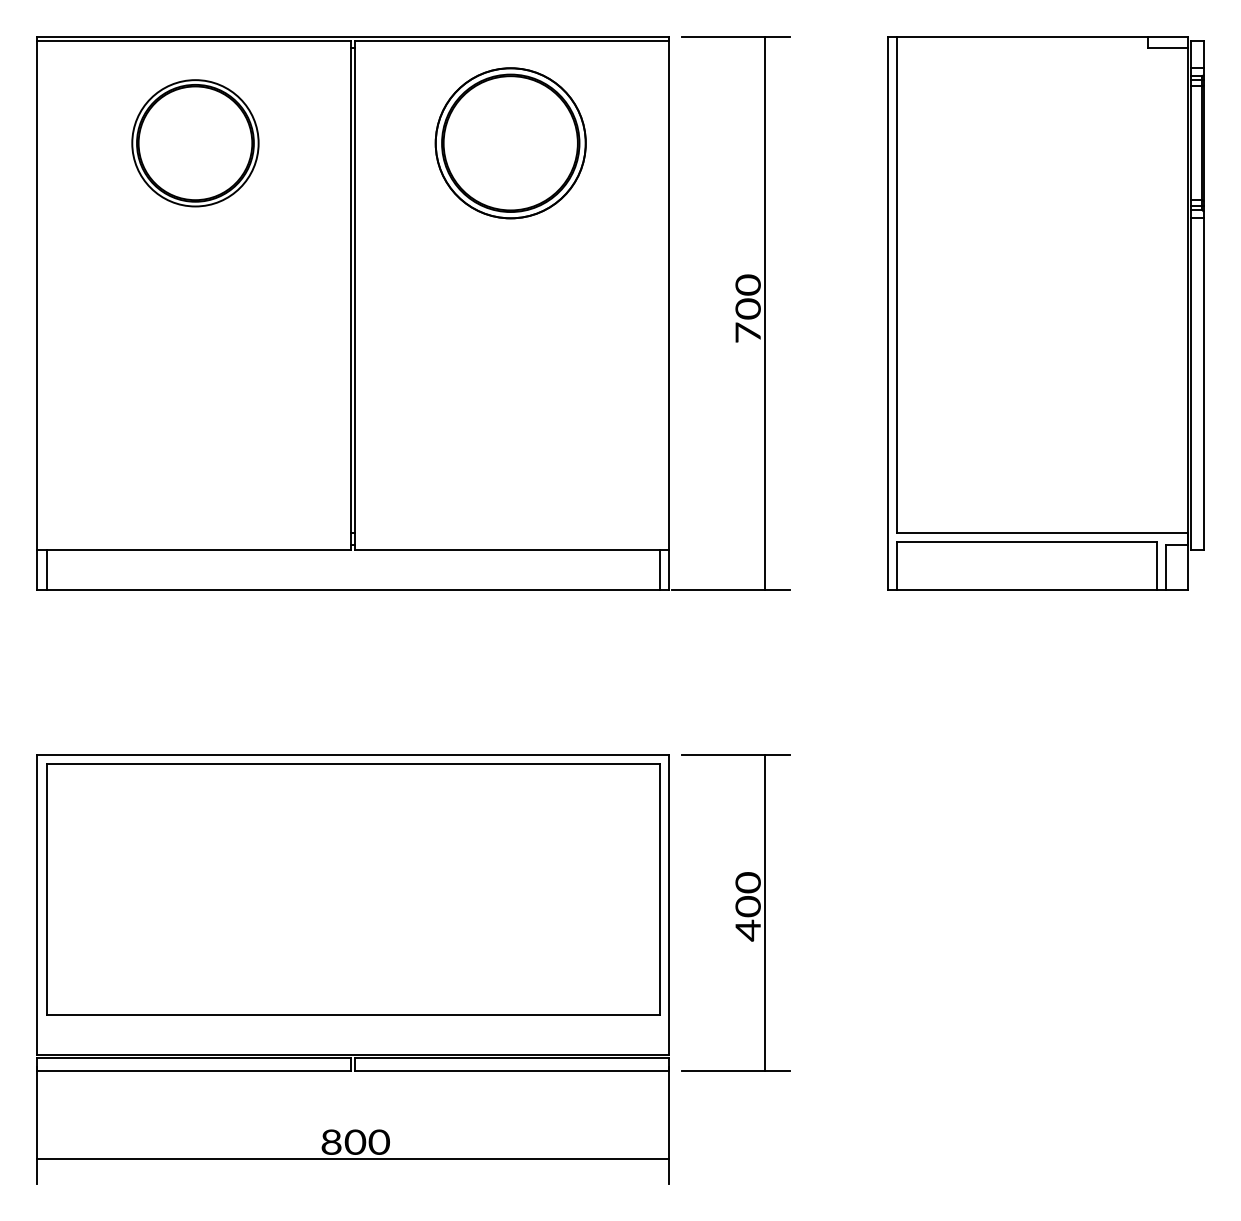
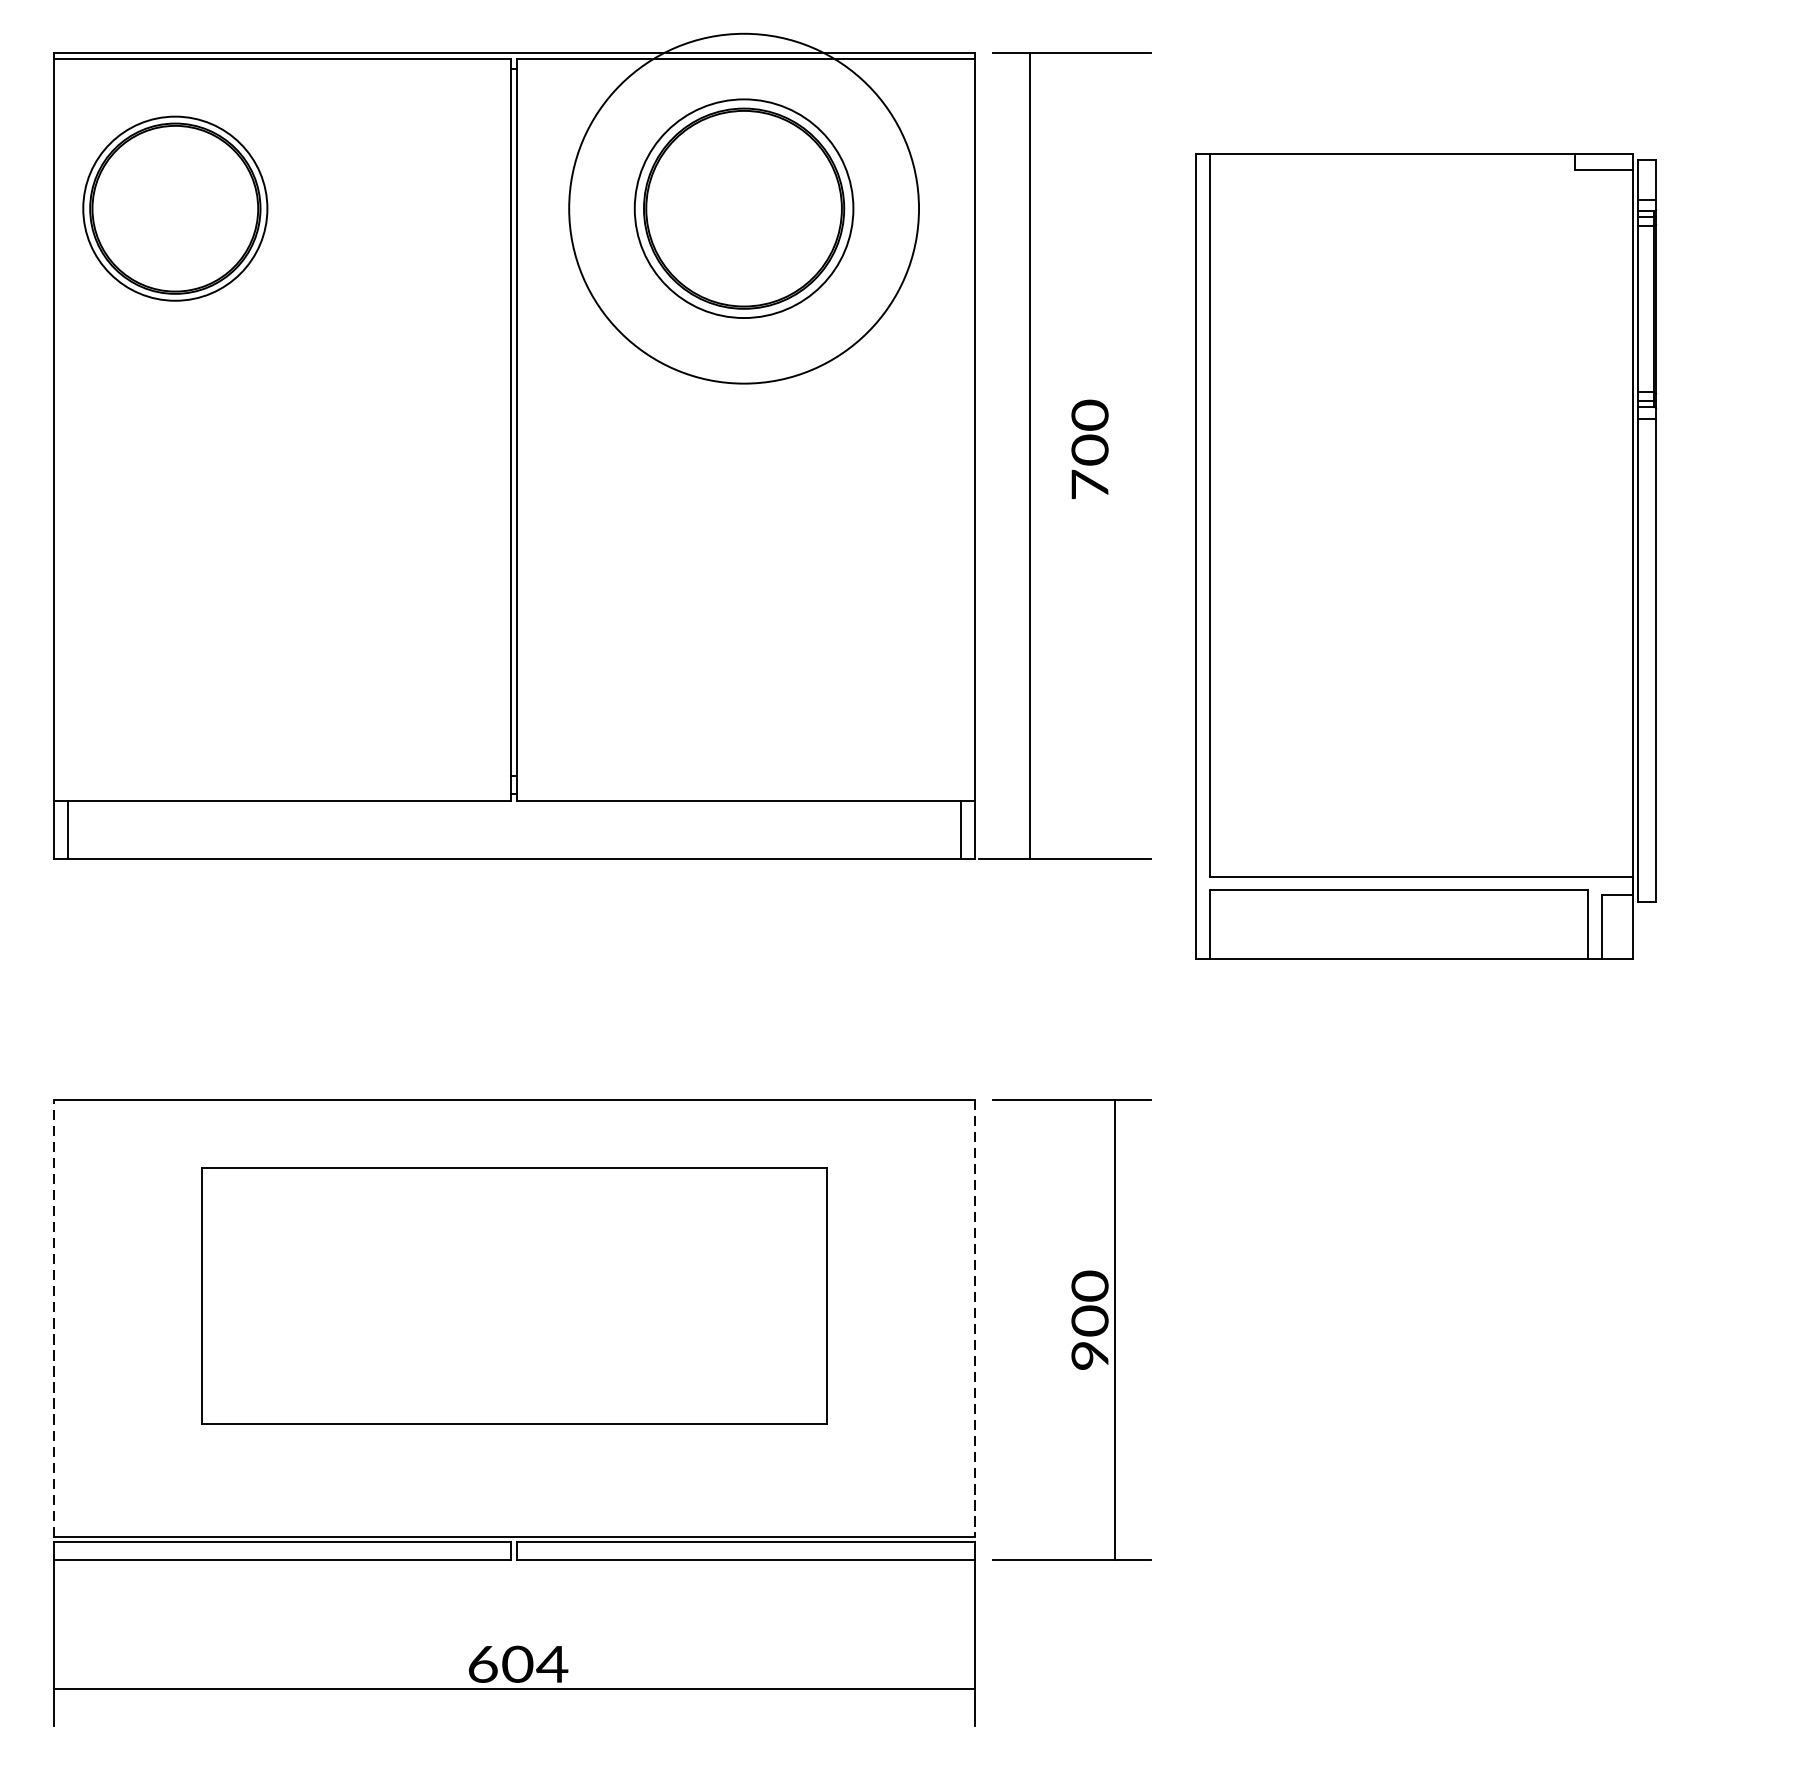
part: (195, 143) -> (175, 208), moved
circle: (510, 143) -> (743, 208), size x1.6
line: (765, 312) -> (1030, 455), moved
part: (1045, 313) -> (1425, 557), moved
part: (353, 889) -> (514, 1296), size x0.7
line: (37, 904) -> (54, 1317), solid -> dashed
line: (668, 905) -> (973, 1319), solid -> dashed
text: (747, 930) -> (1089, 1355), 400 -> 900
text: (355, 1141) -> (517, 1663), 800 -> 604

